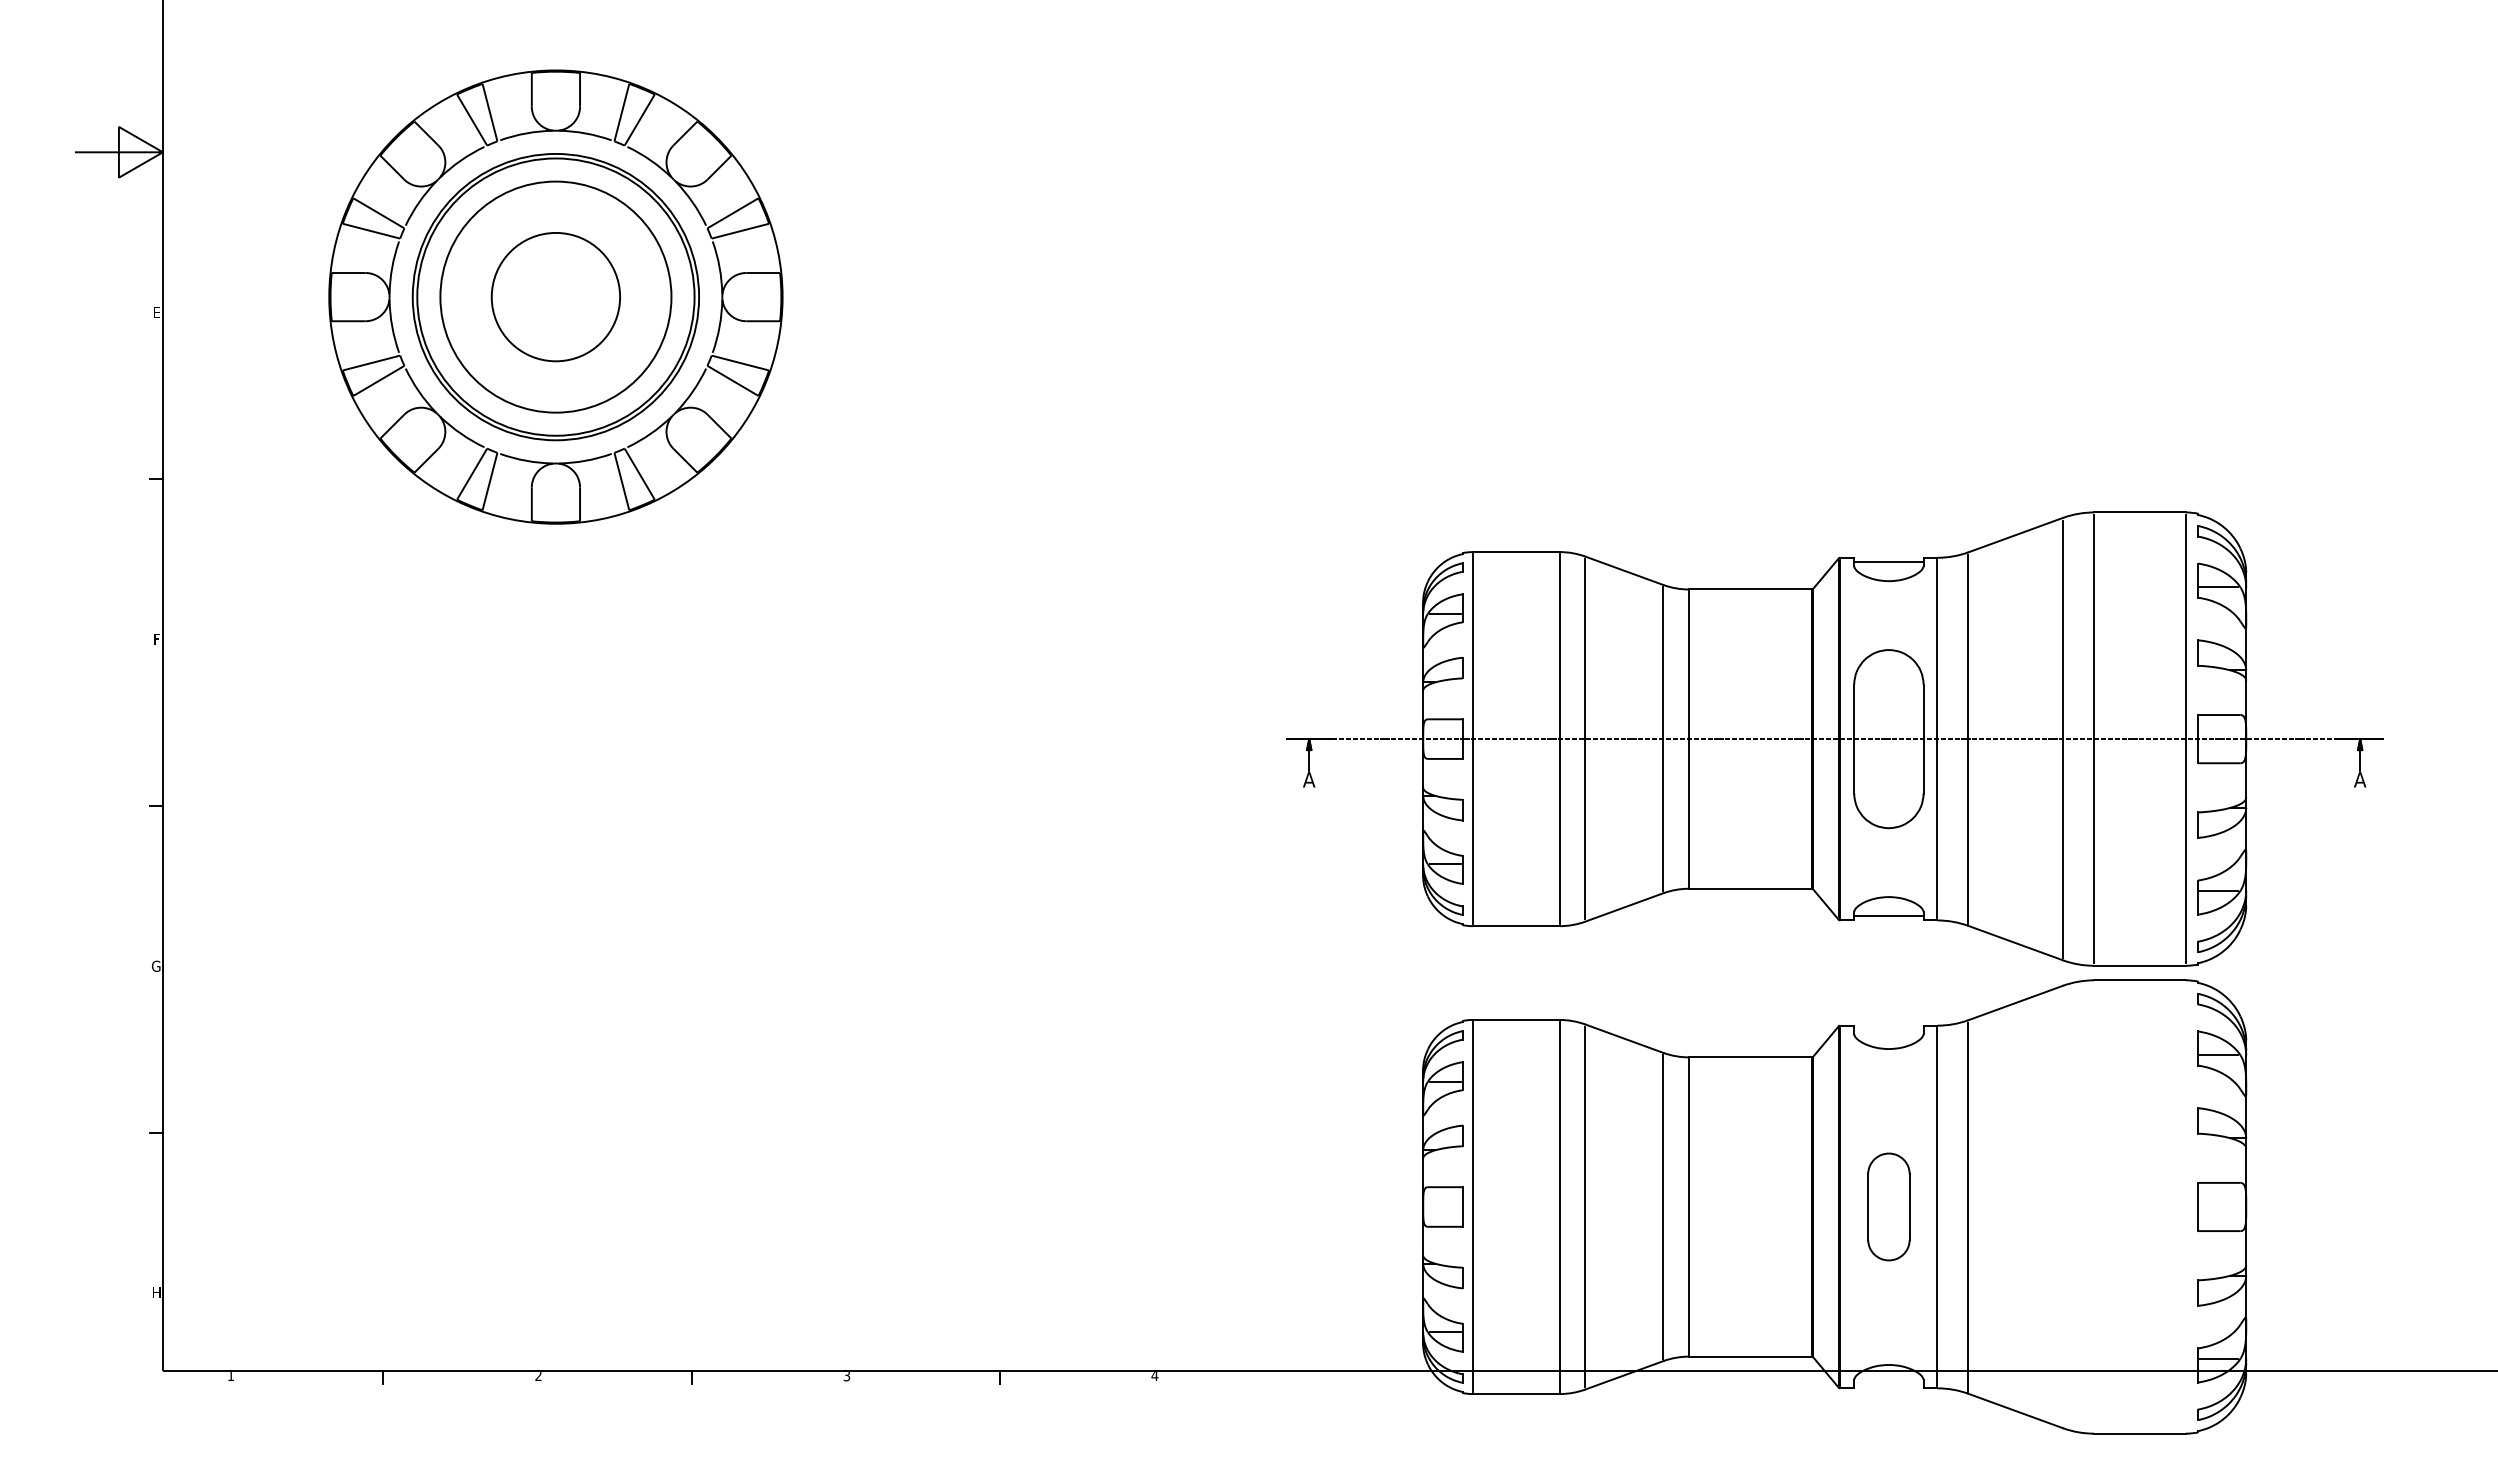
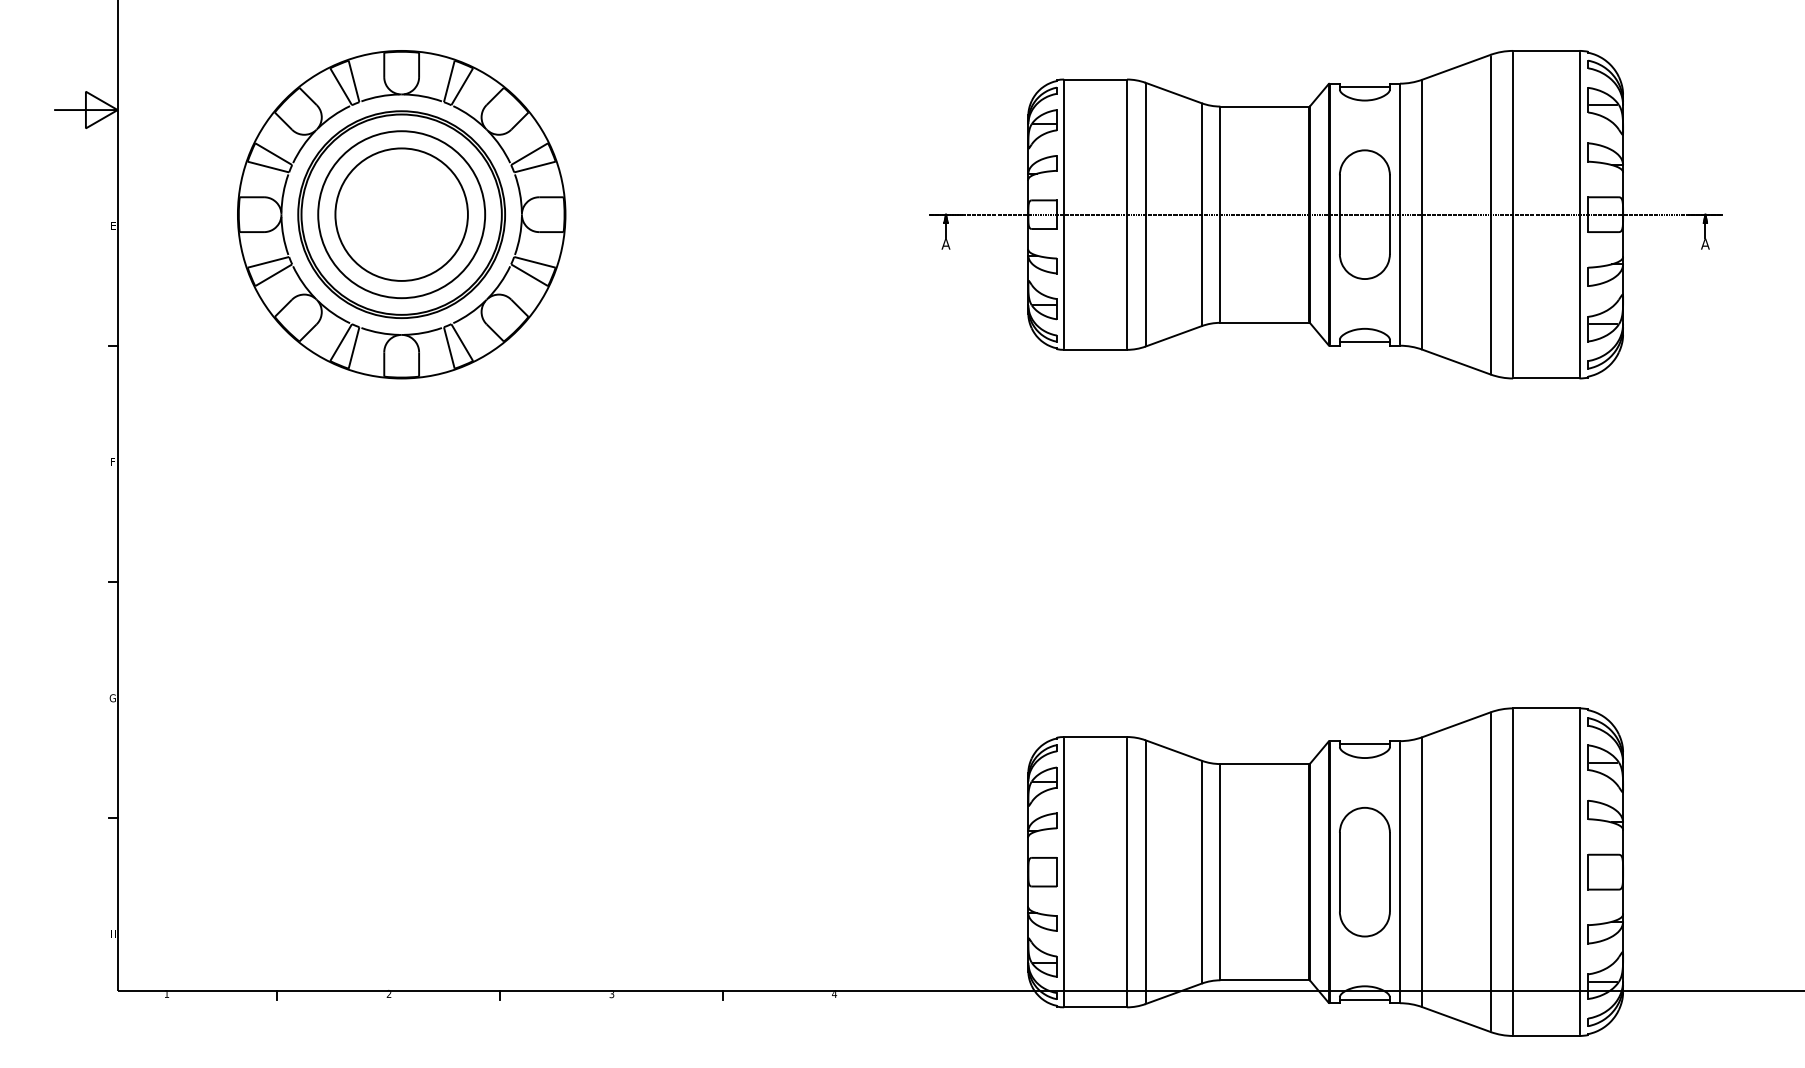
circle: (555, 296) -> (401, 214), size x1.43
part: (1834, 738) -> (1325, 214), moved
line: (1888, 1030) -> (1364, 744), added
part: (1888, 1206) -> (1364, 871), size x1.67
line: (2062, 1206) -> (1490, 871), added
line: (2093, 1206) -> (1512, 871), added
line: (2185, 1206) -> (1579, 871), added
line: (1888, 1383) -> (1364, 999), added

